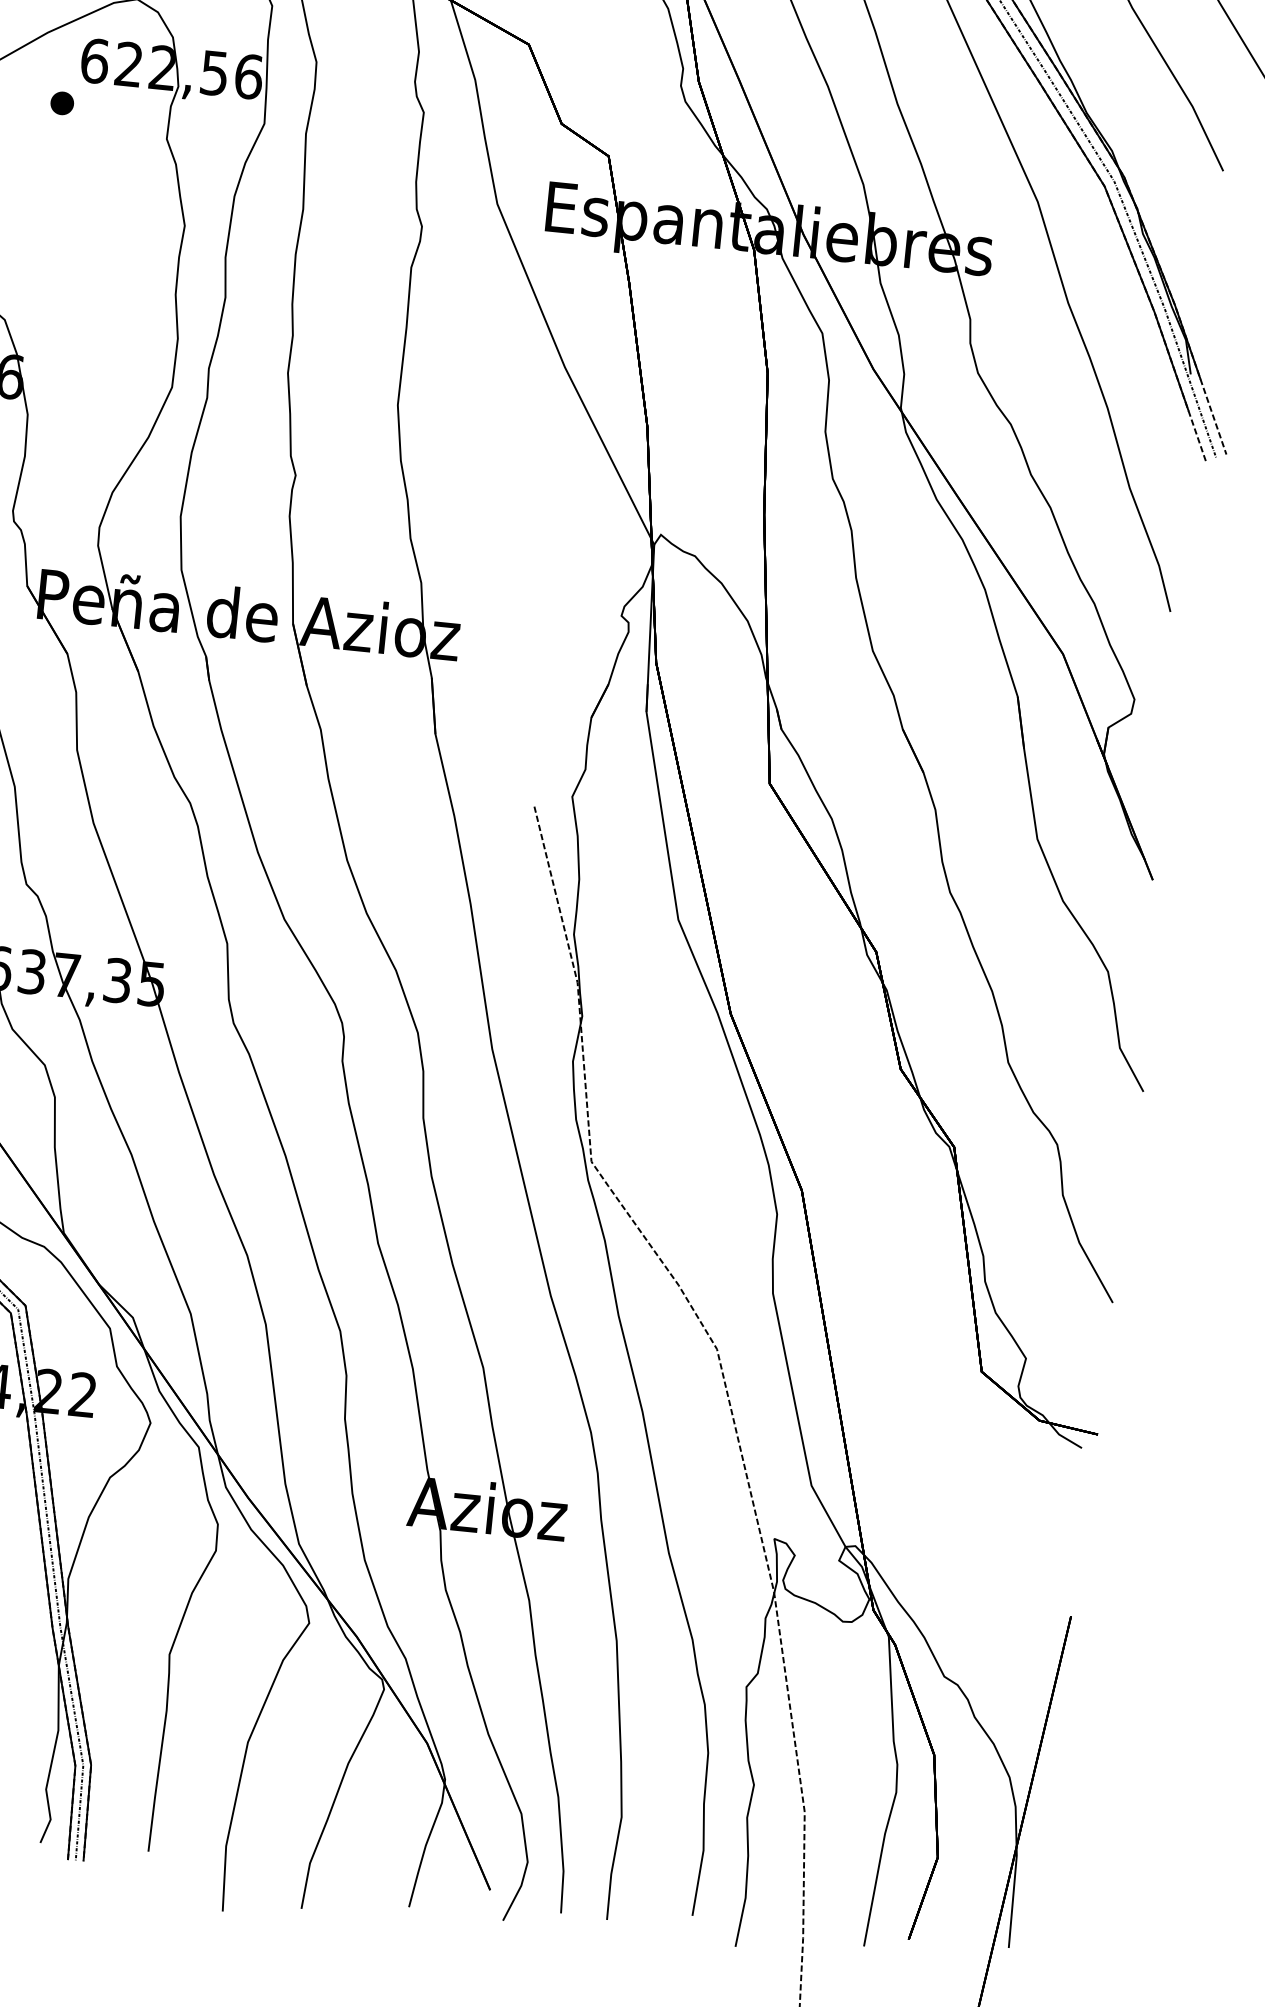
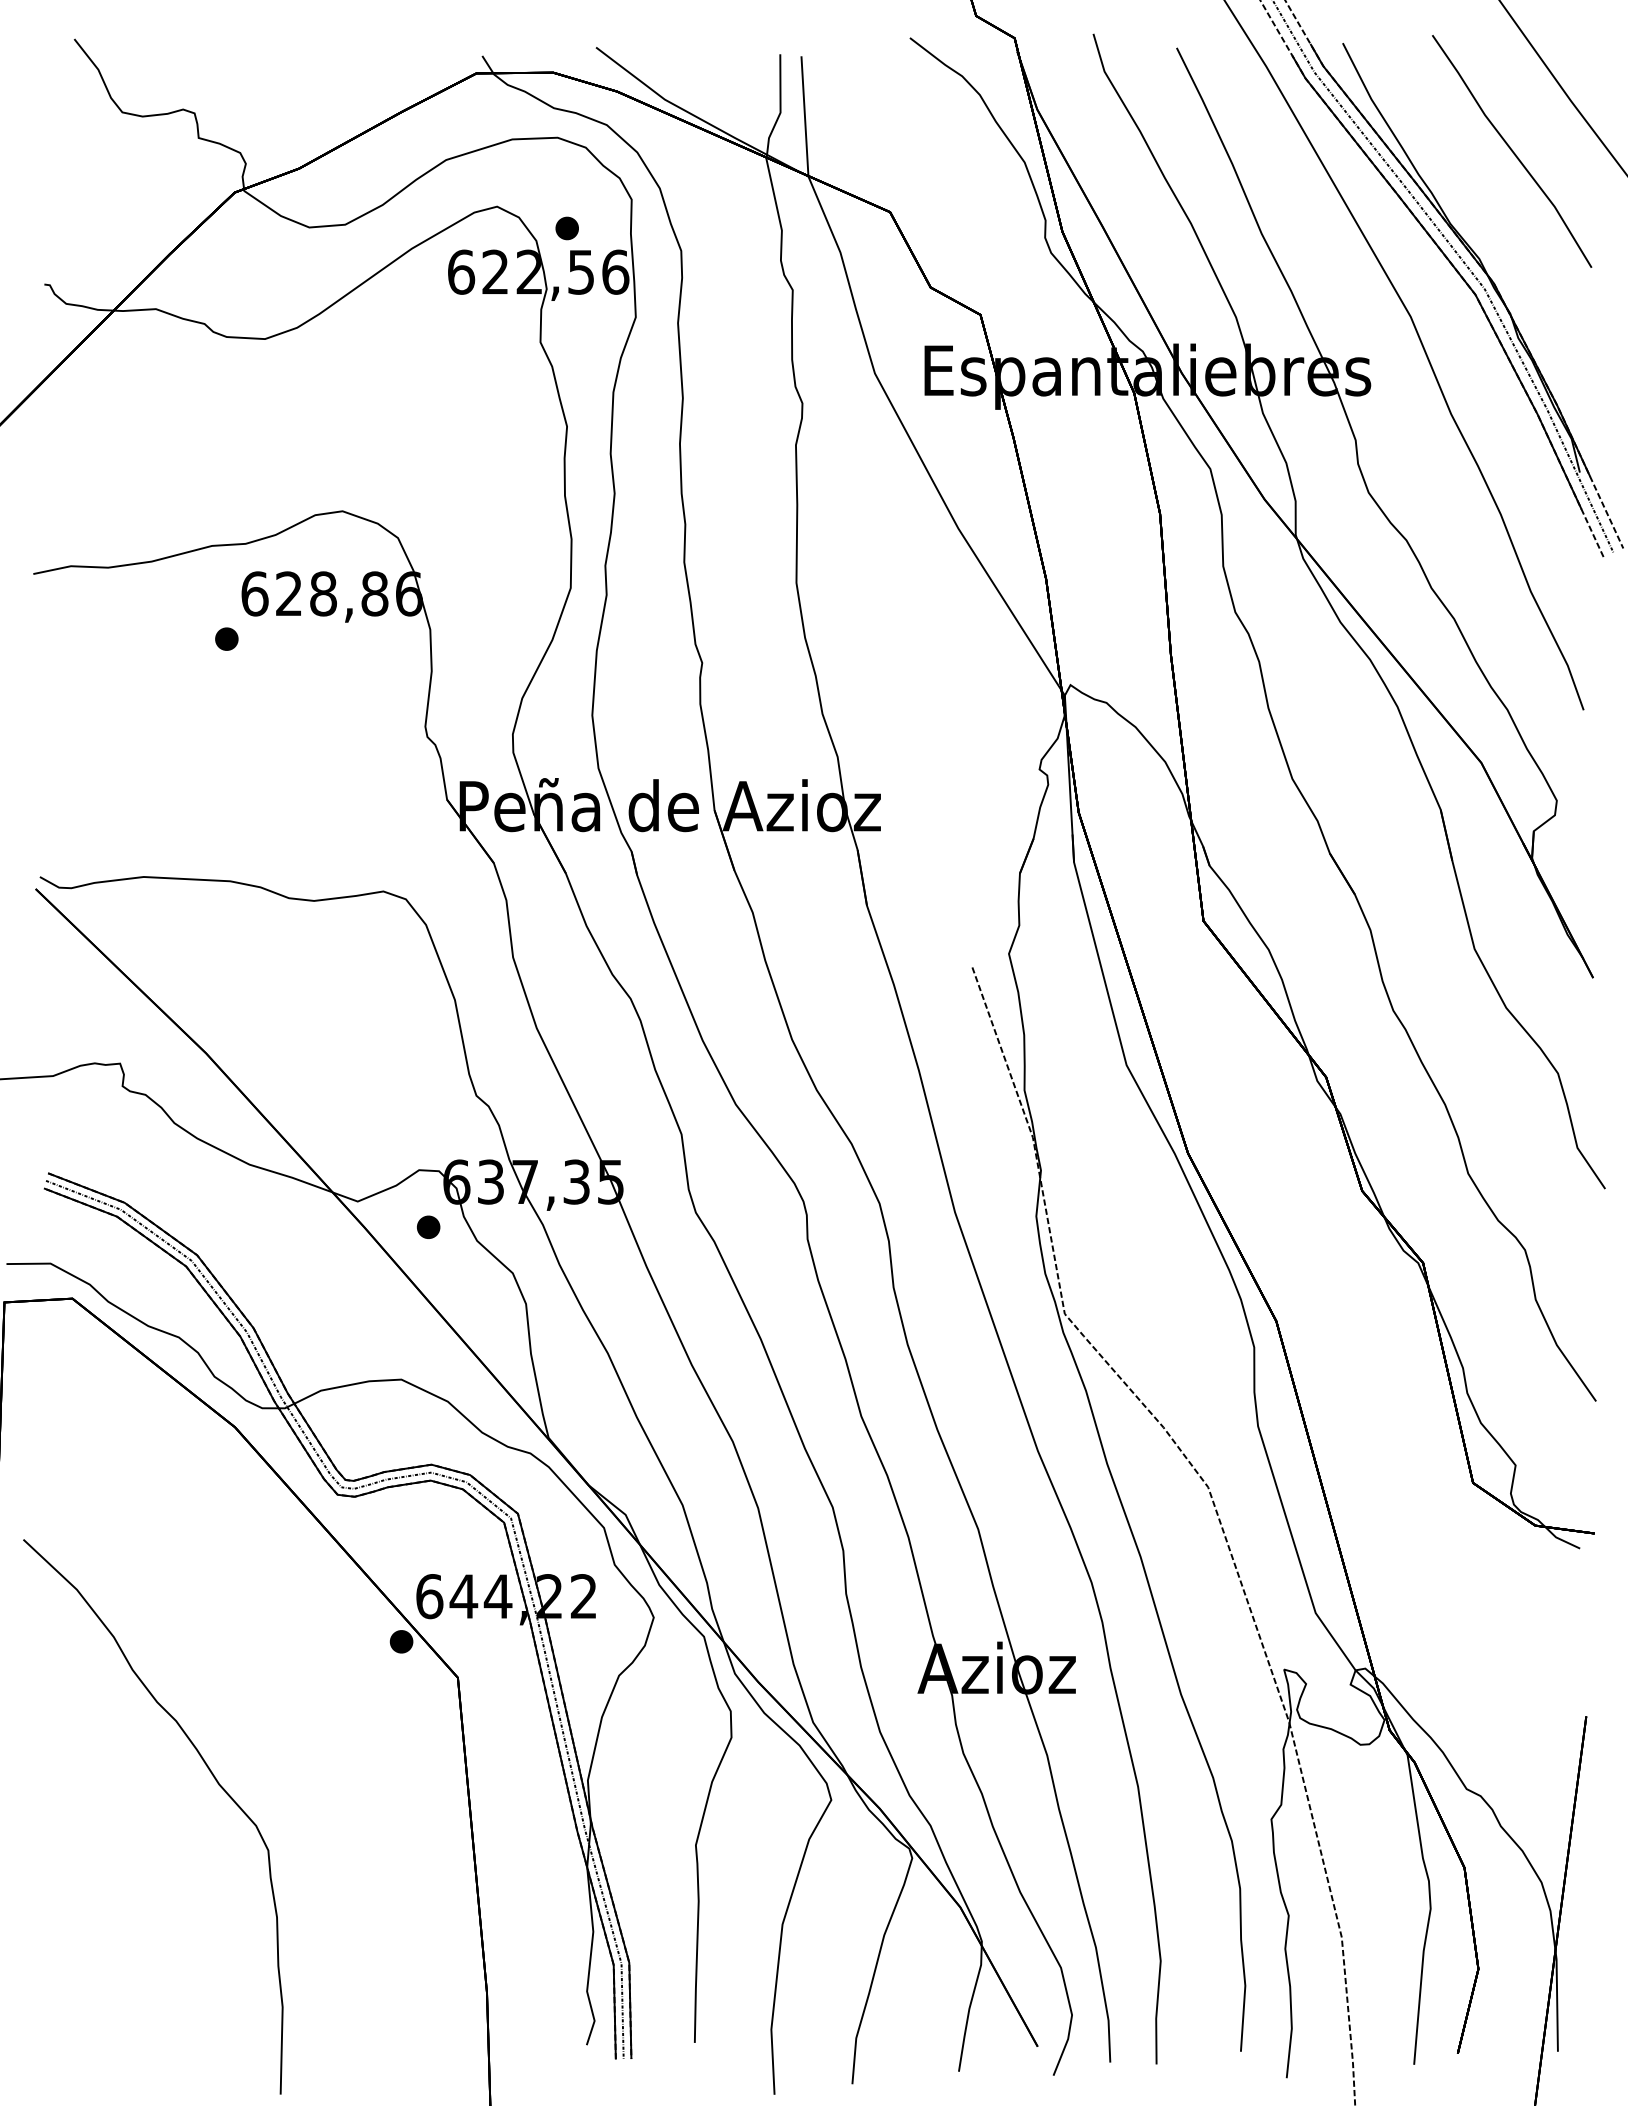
part: (61, 103) -> (566, 228), moved

